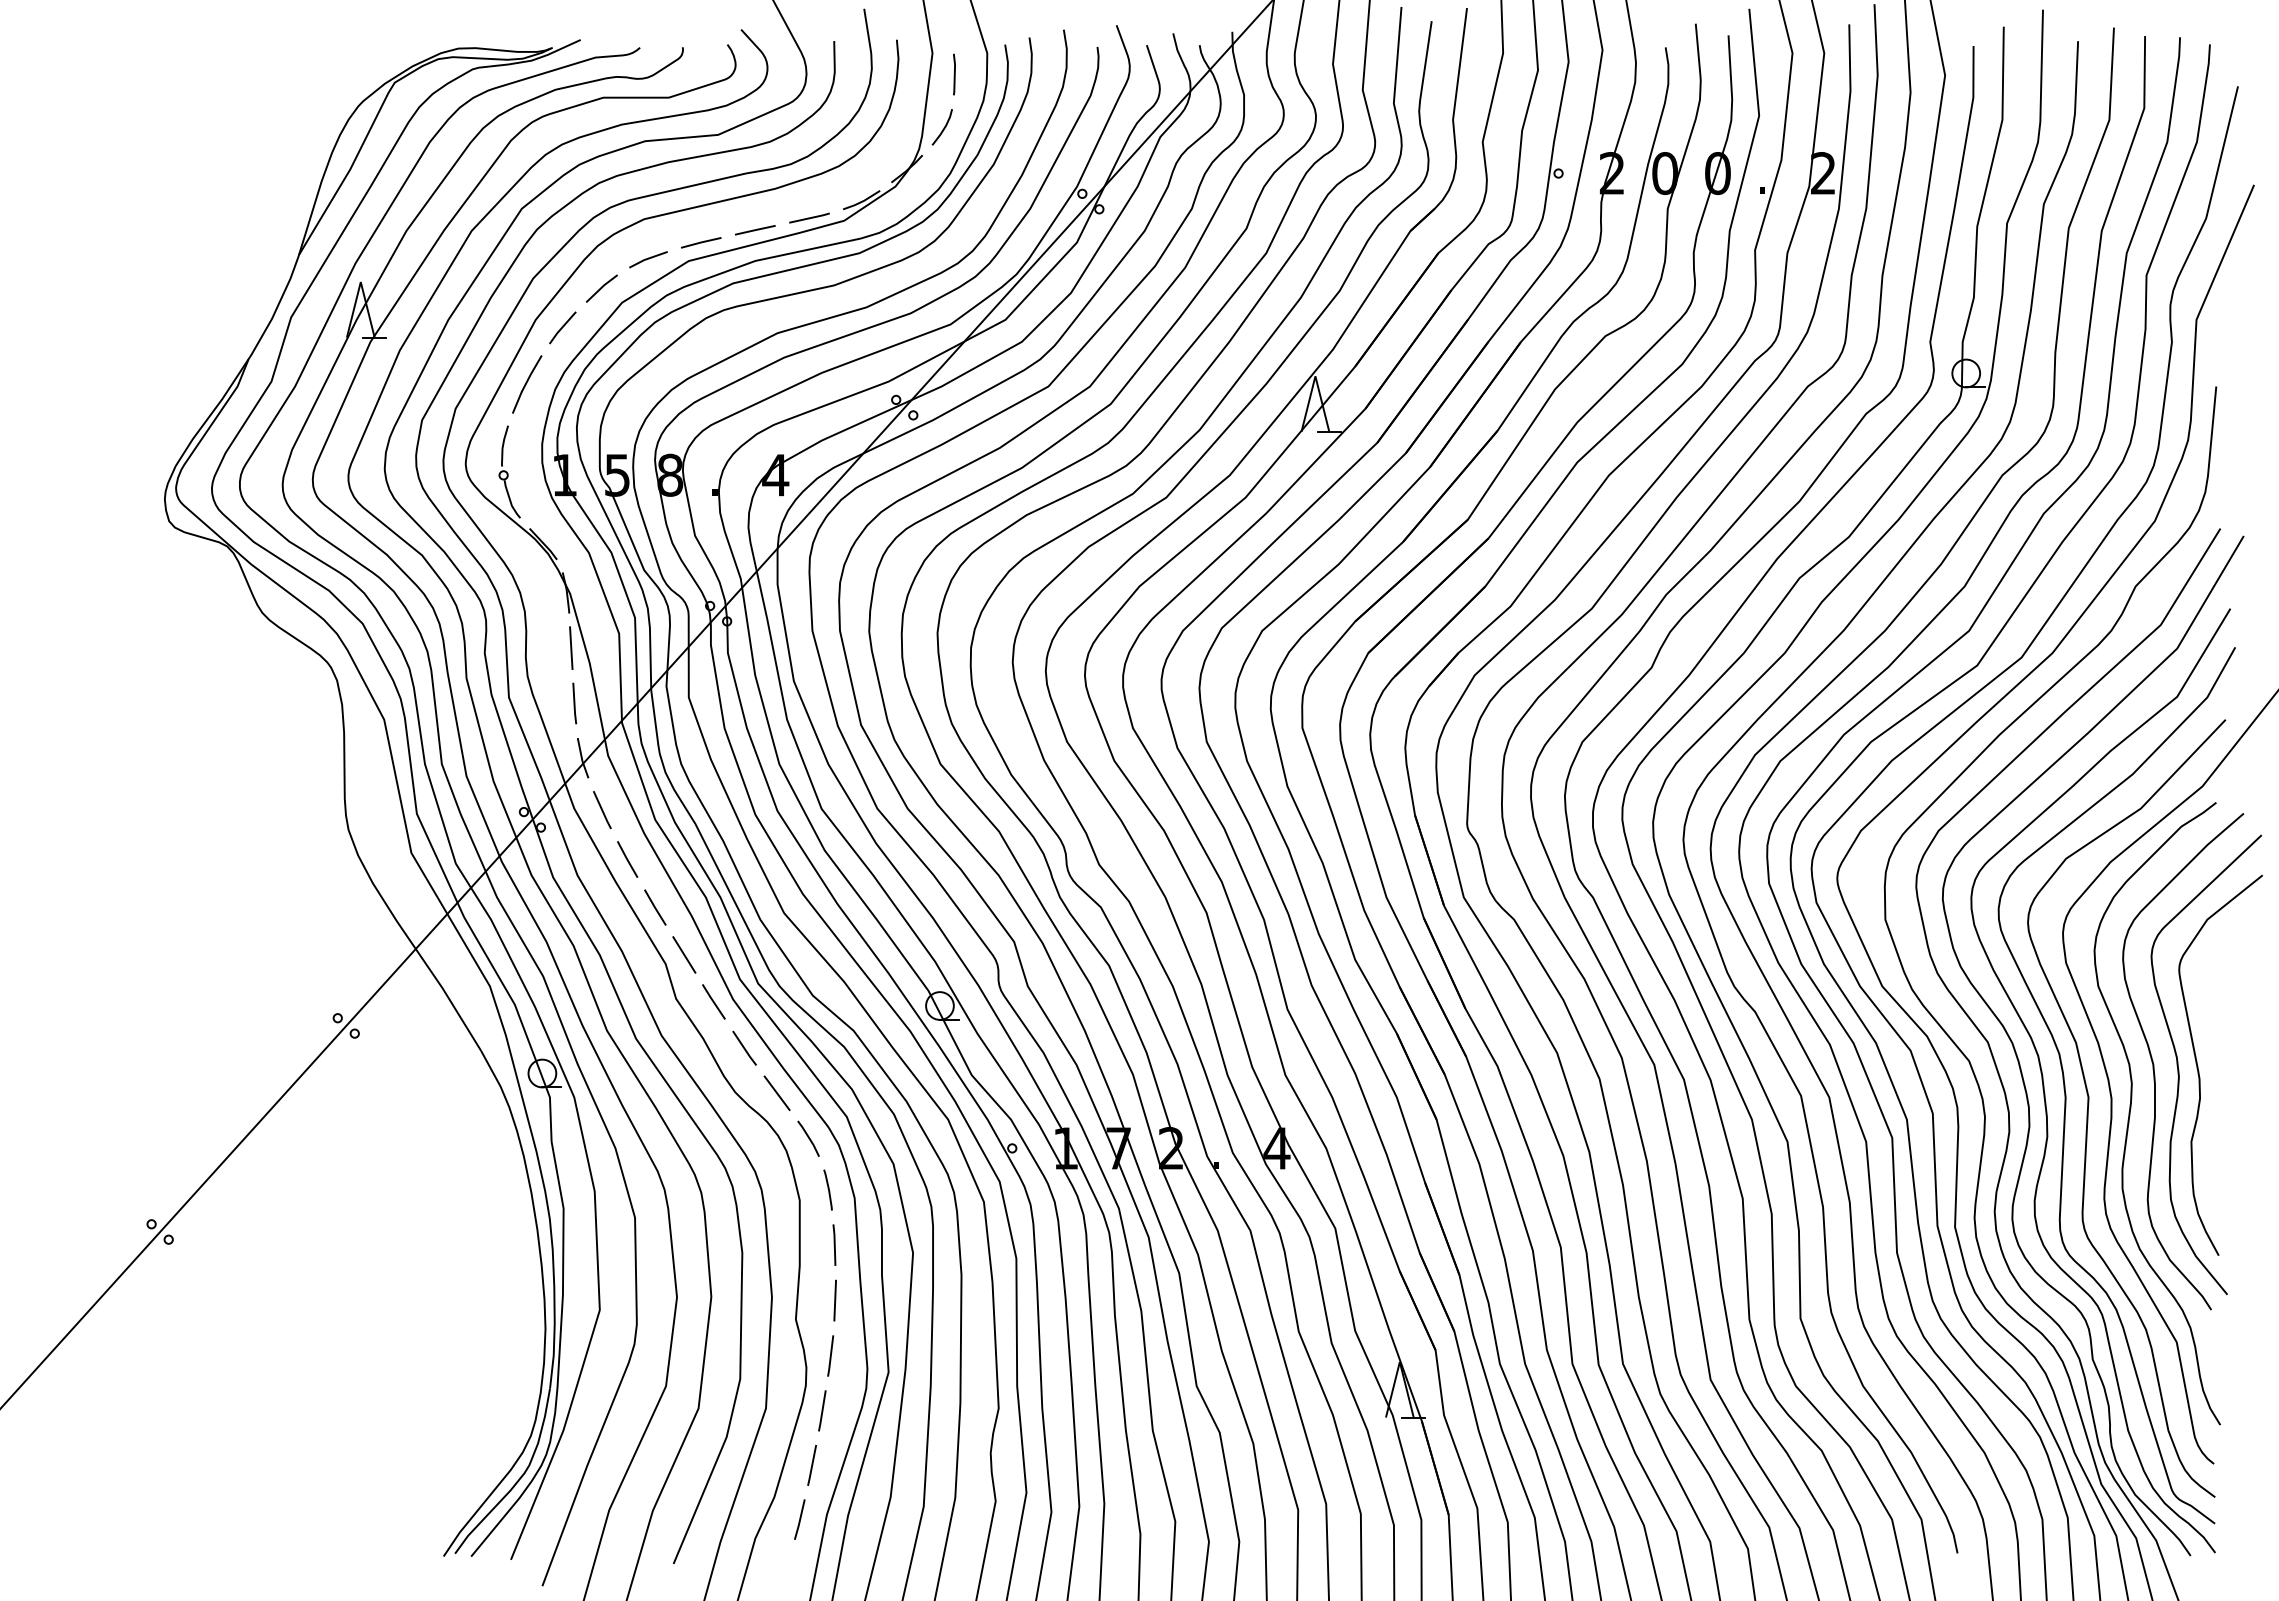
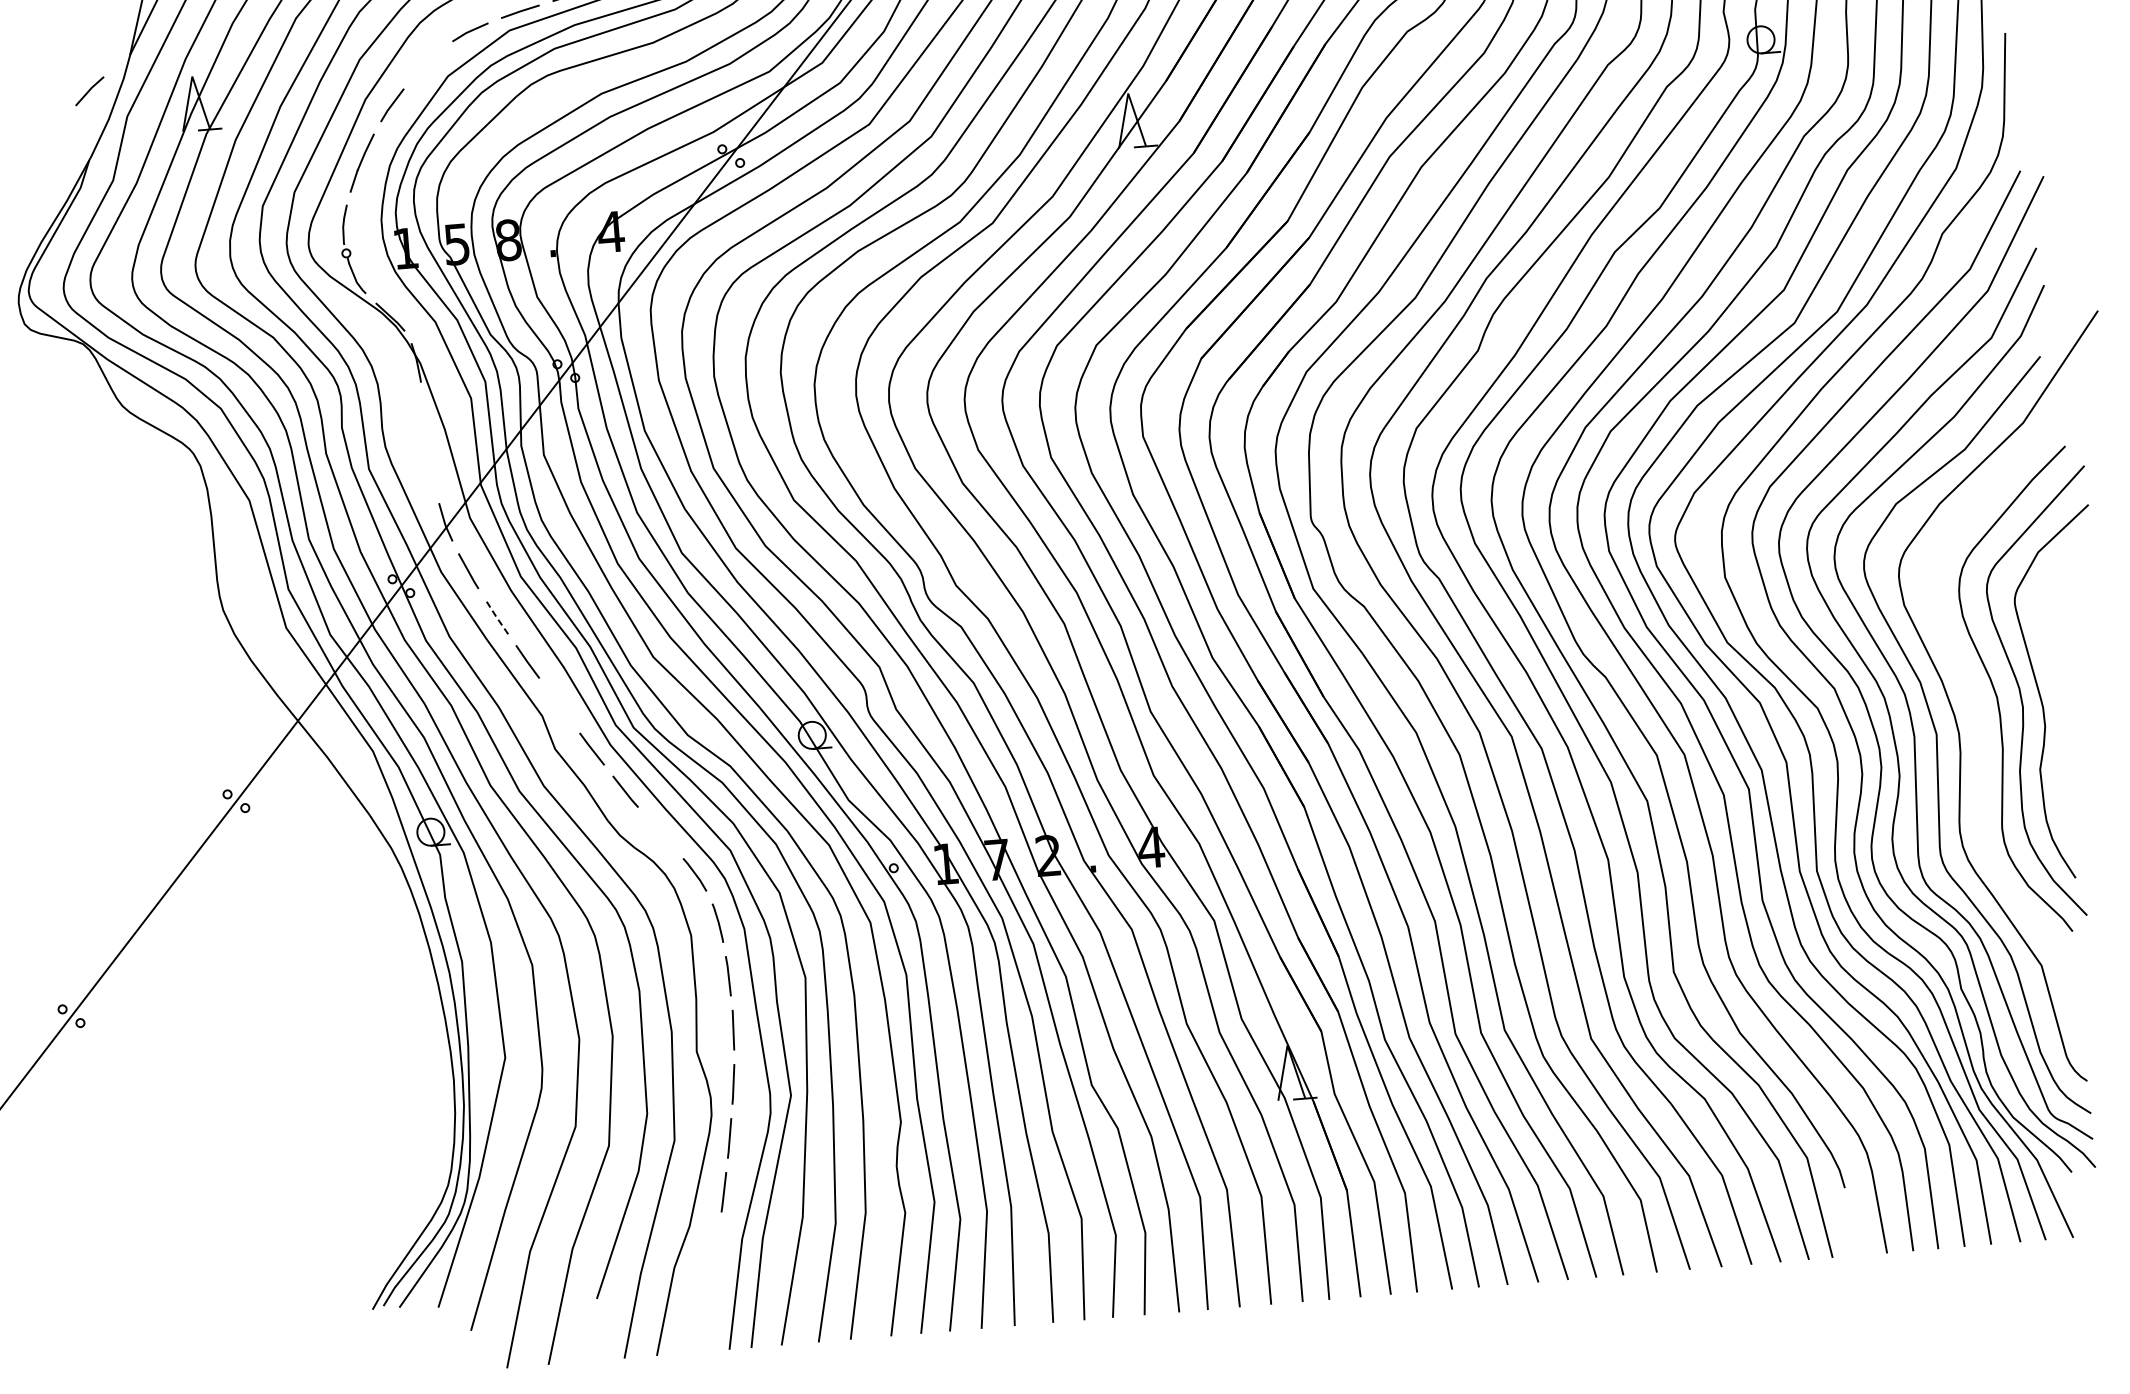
line: (601, 288) -> (89, 91), moved
line: (571, 647) -> (425, 415), removed
line: (574, 703) -> (433, 469), removed
line: (627, 859) -> (496, 617), solid -> dashed
line: (684, 954) -> (559, 705), removed
line: (776, 1092) -> (660, 832), removed
curve: (2131, 1108) -> (1979, 741), removed
line: (799, 1519) -> (715, 1245), removed

